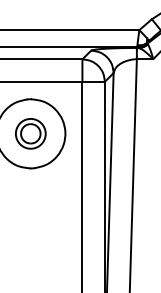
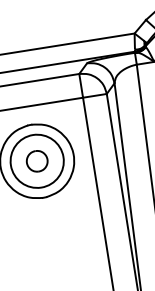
circle: (30, 133) -> (36, 161), size x1.67

